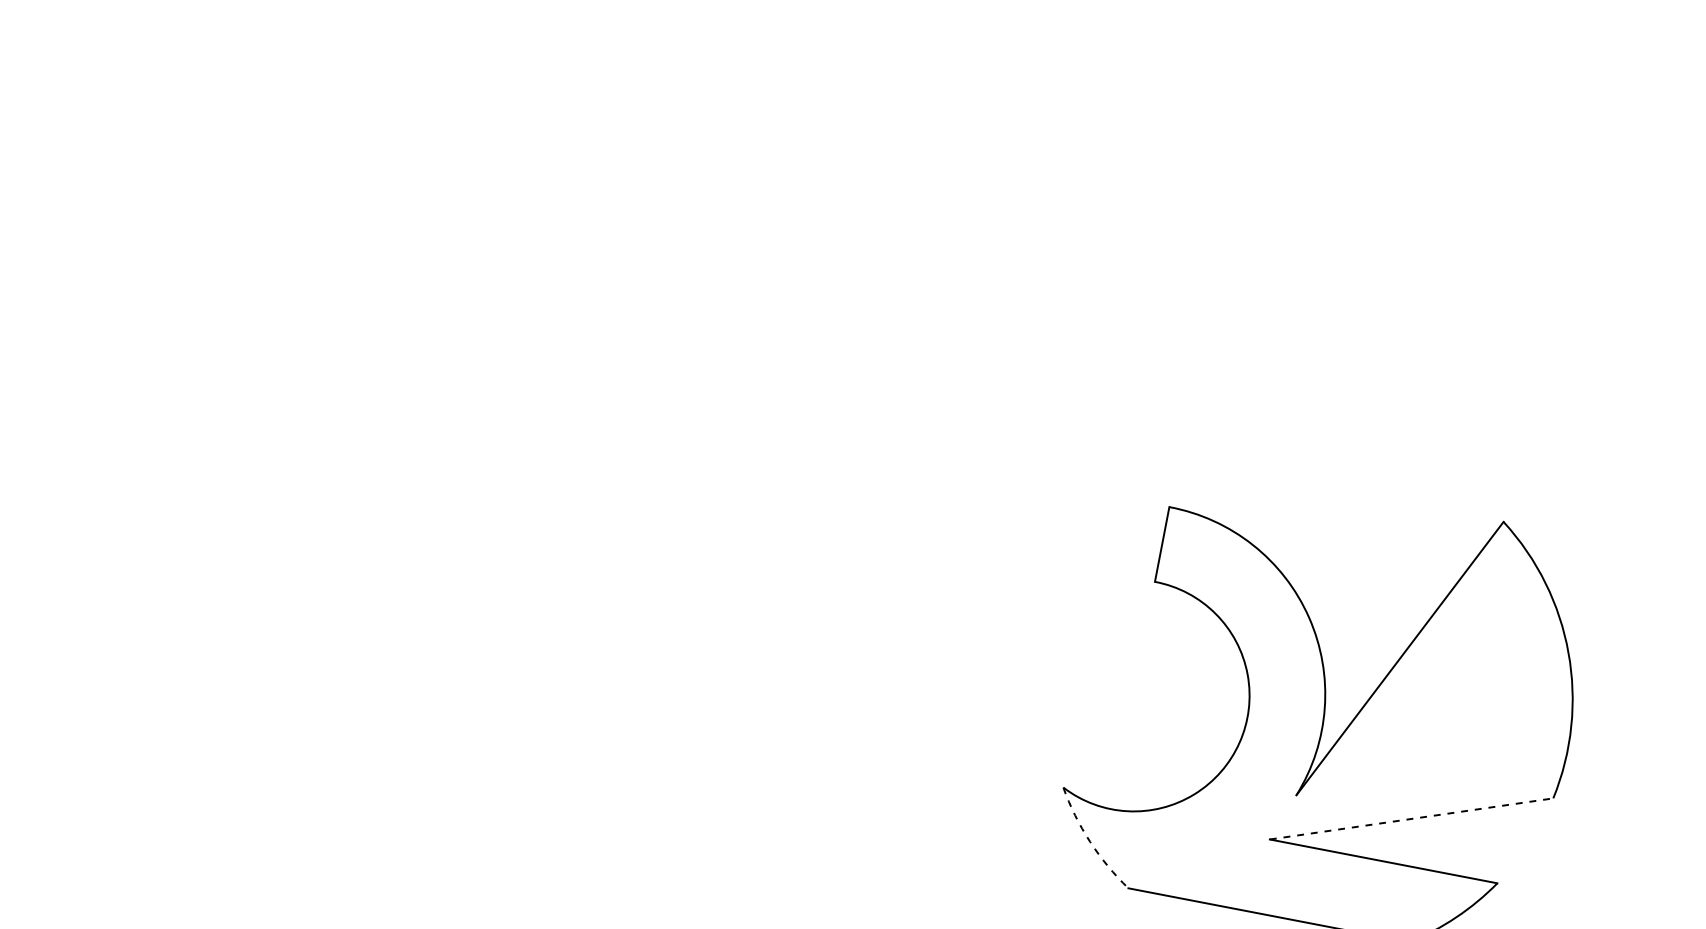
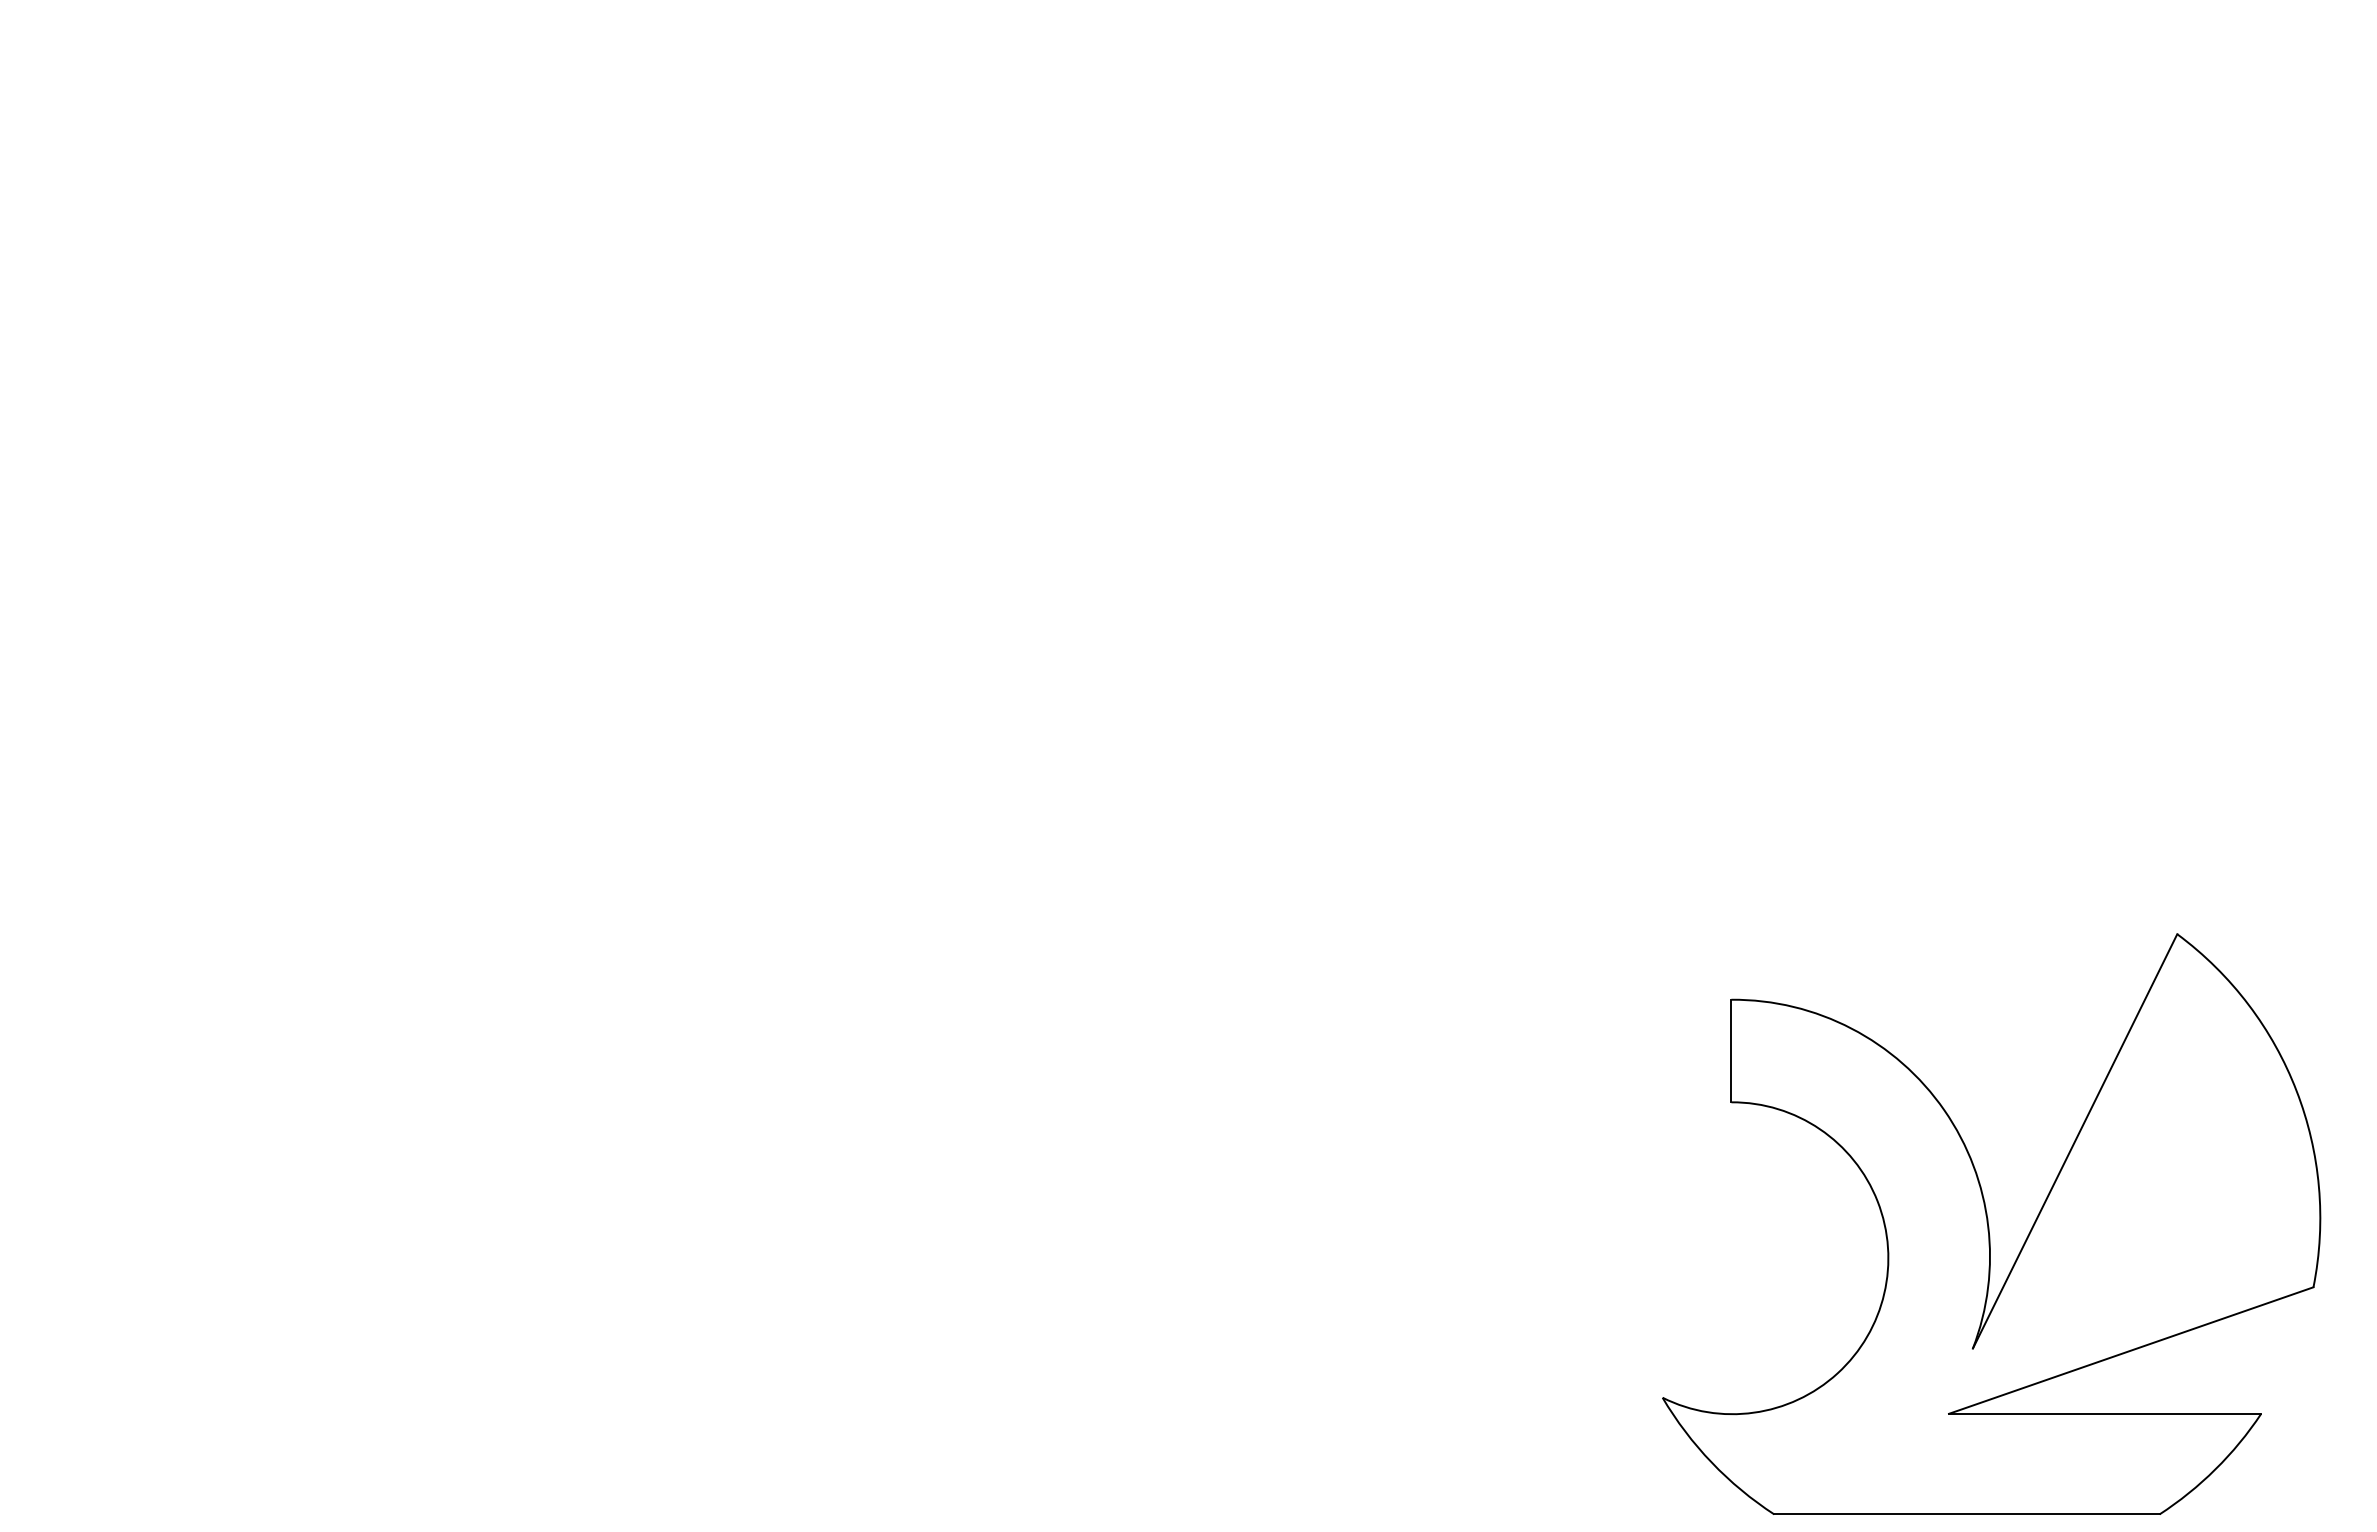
line: (1411, 818) -> (2131, 1350), dashed -> solid
arc: (1089, 841) -> (1711, 1462), dashed -> solid

